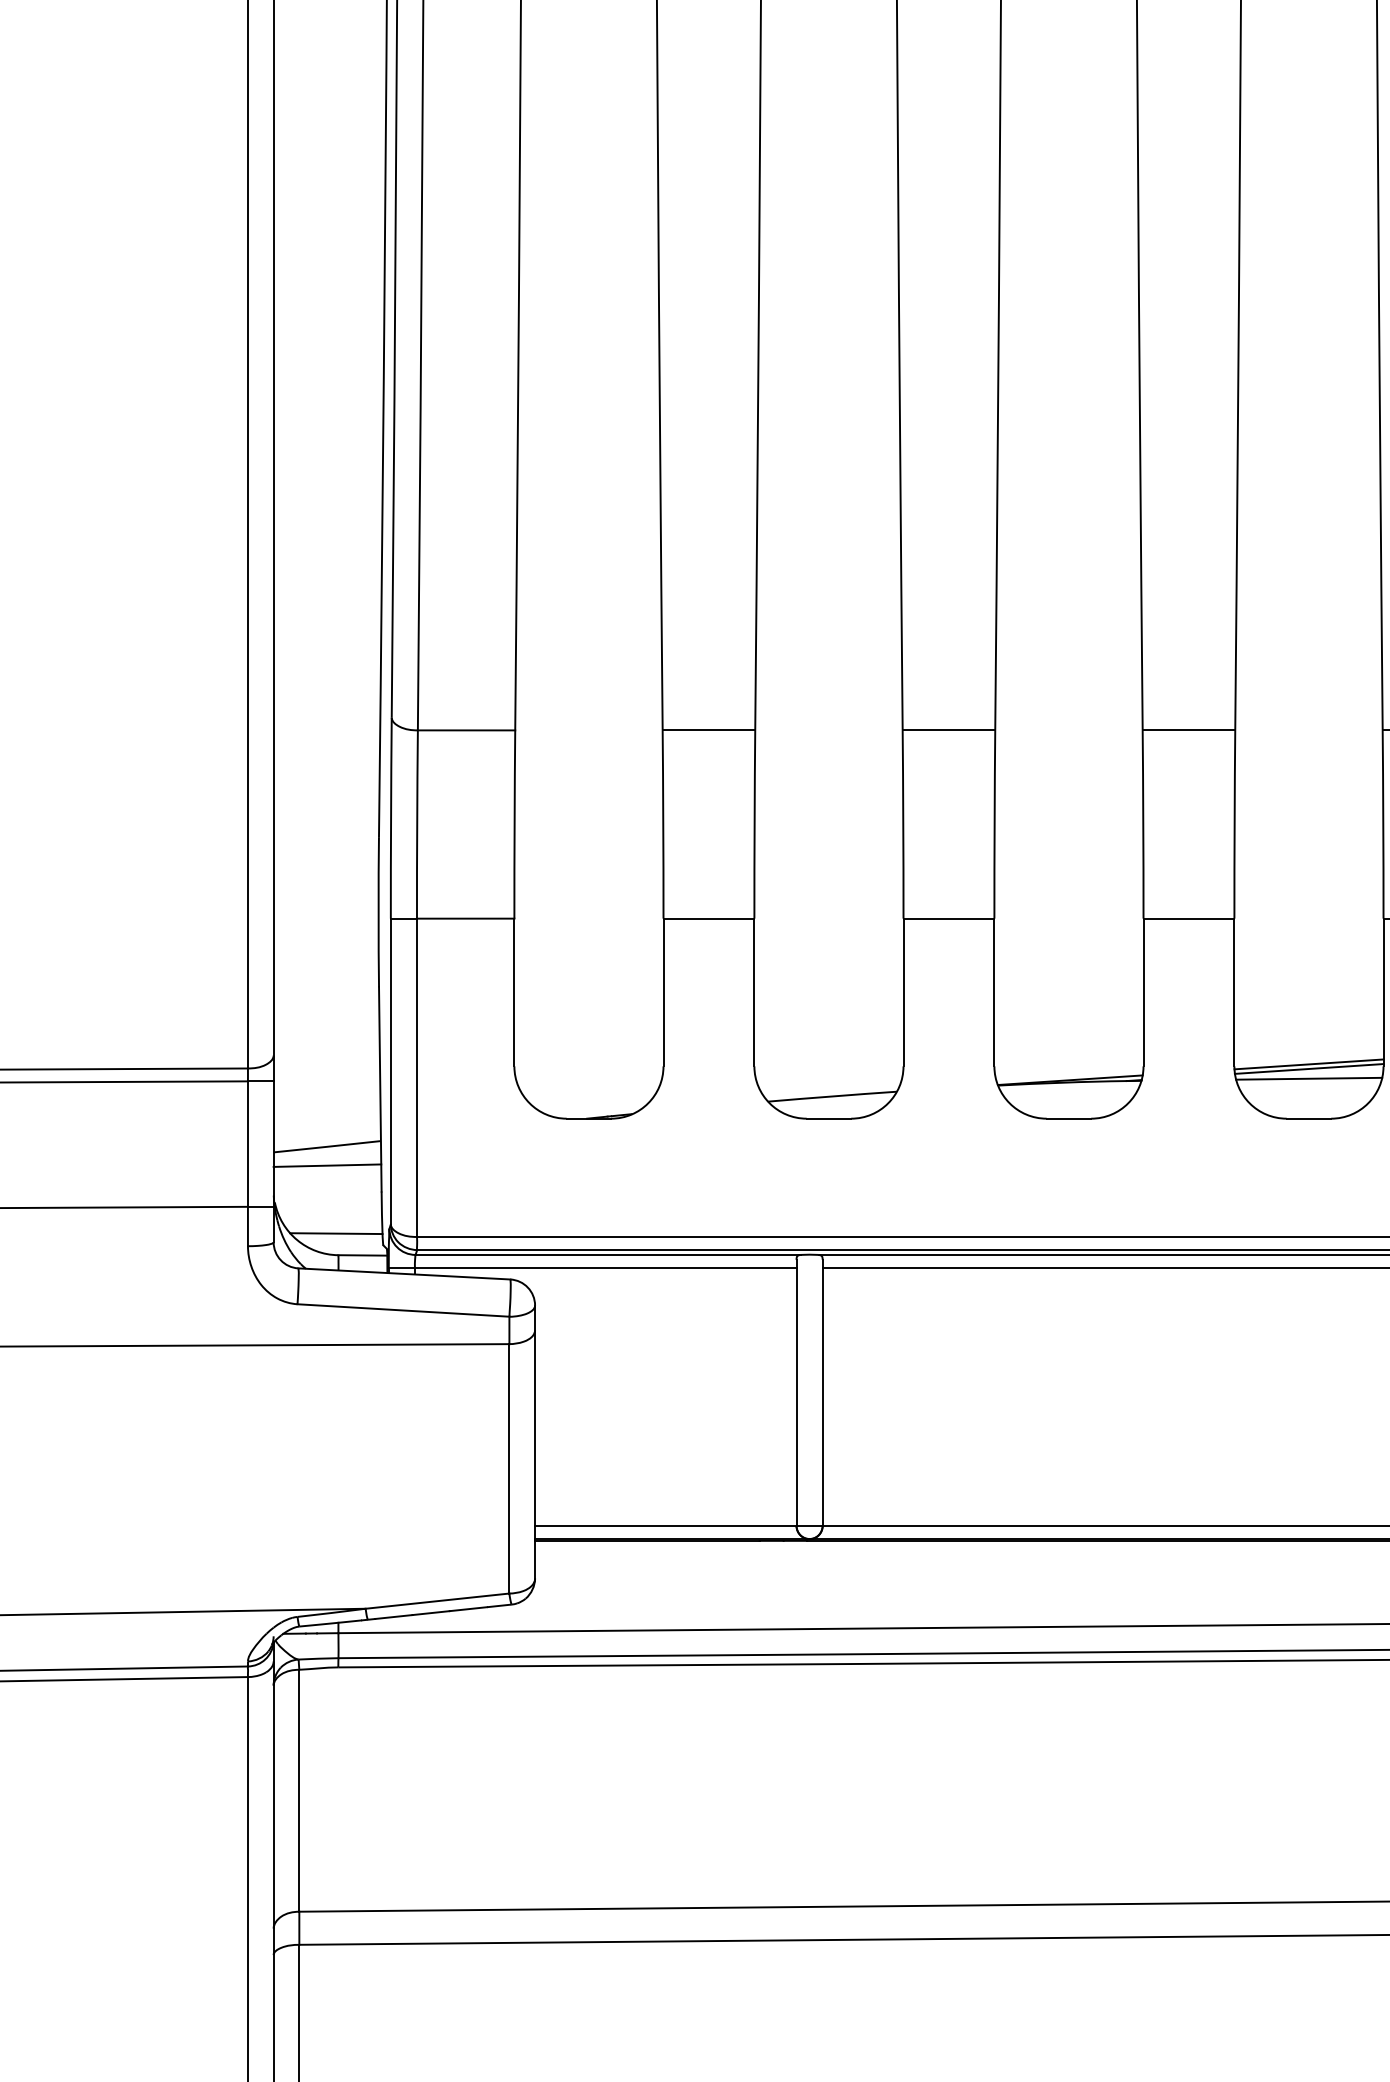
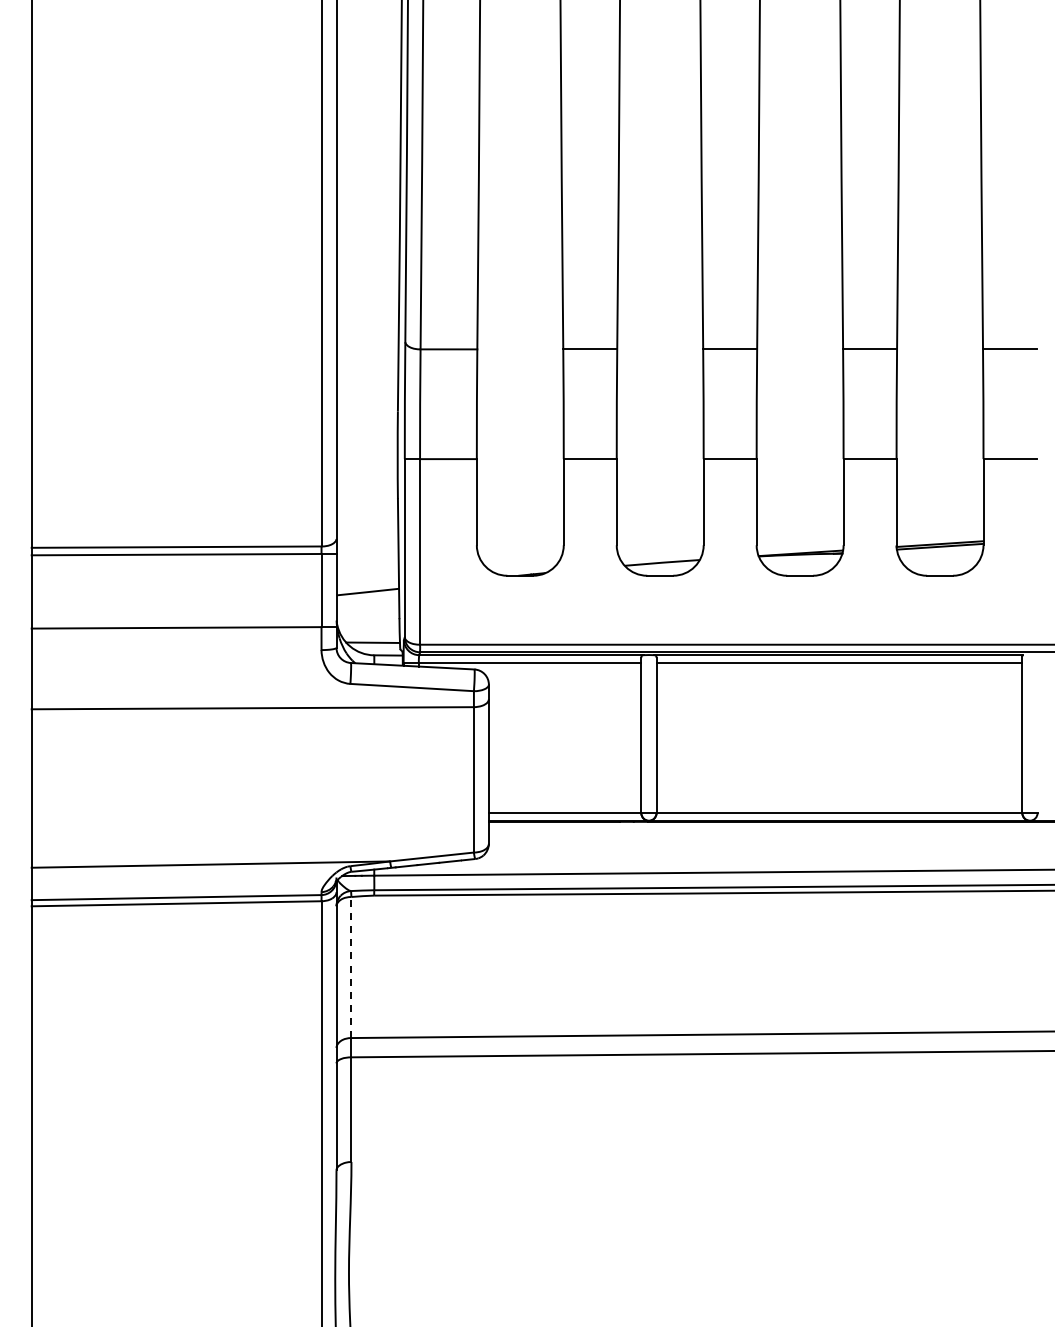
line: (1308, 1078) -> (939, 552), removed
line: (326, 1164) -> (367, 602), removed
line: (299, 1790) -> (351, 967), solid -> dashed

